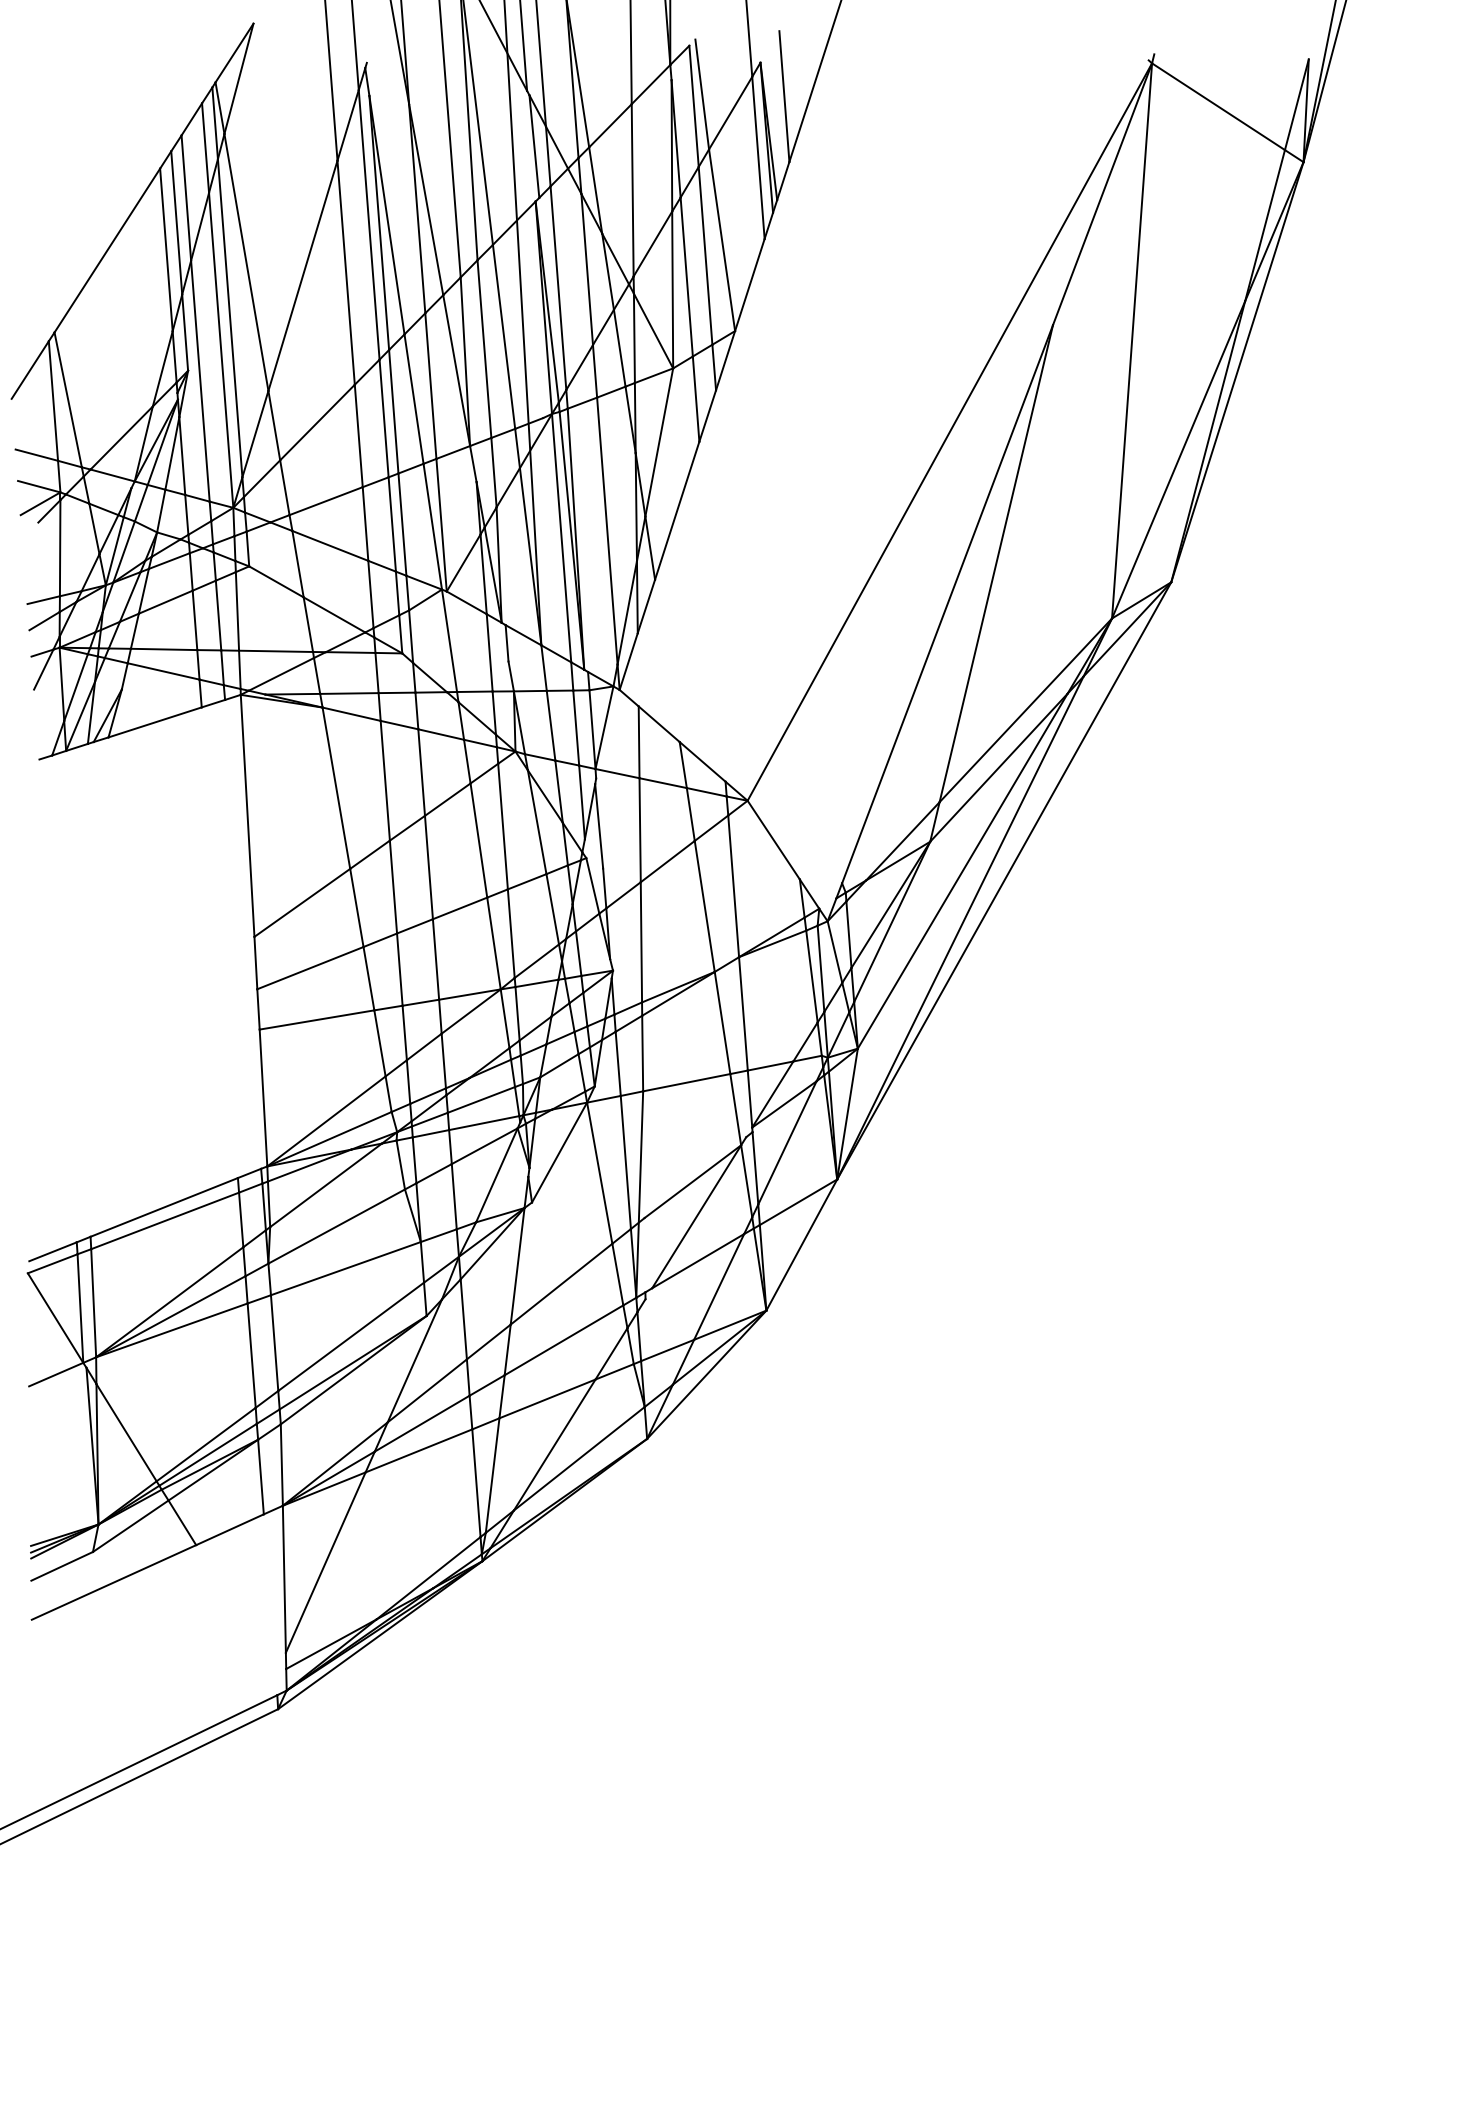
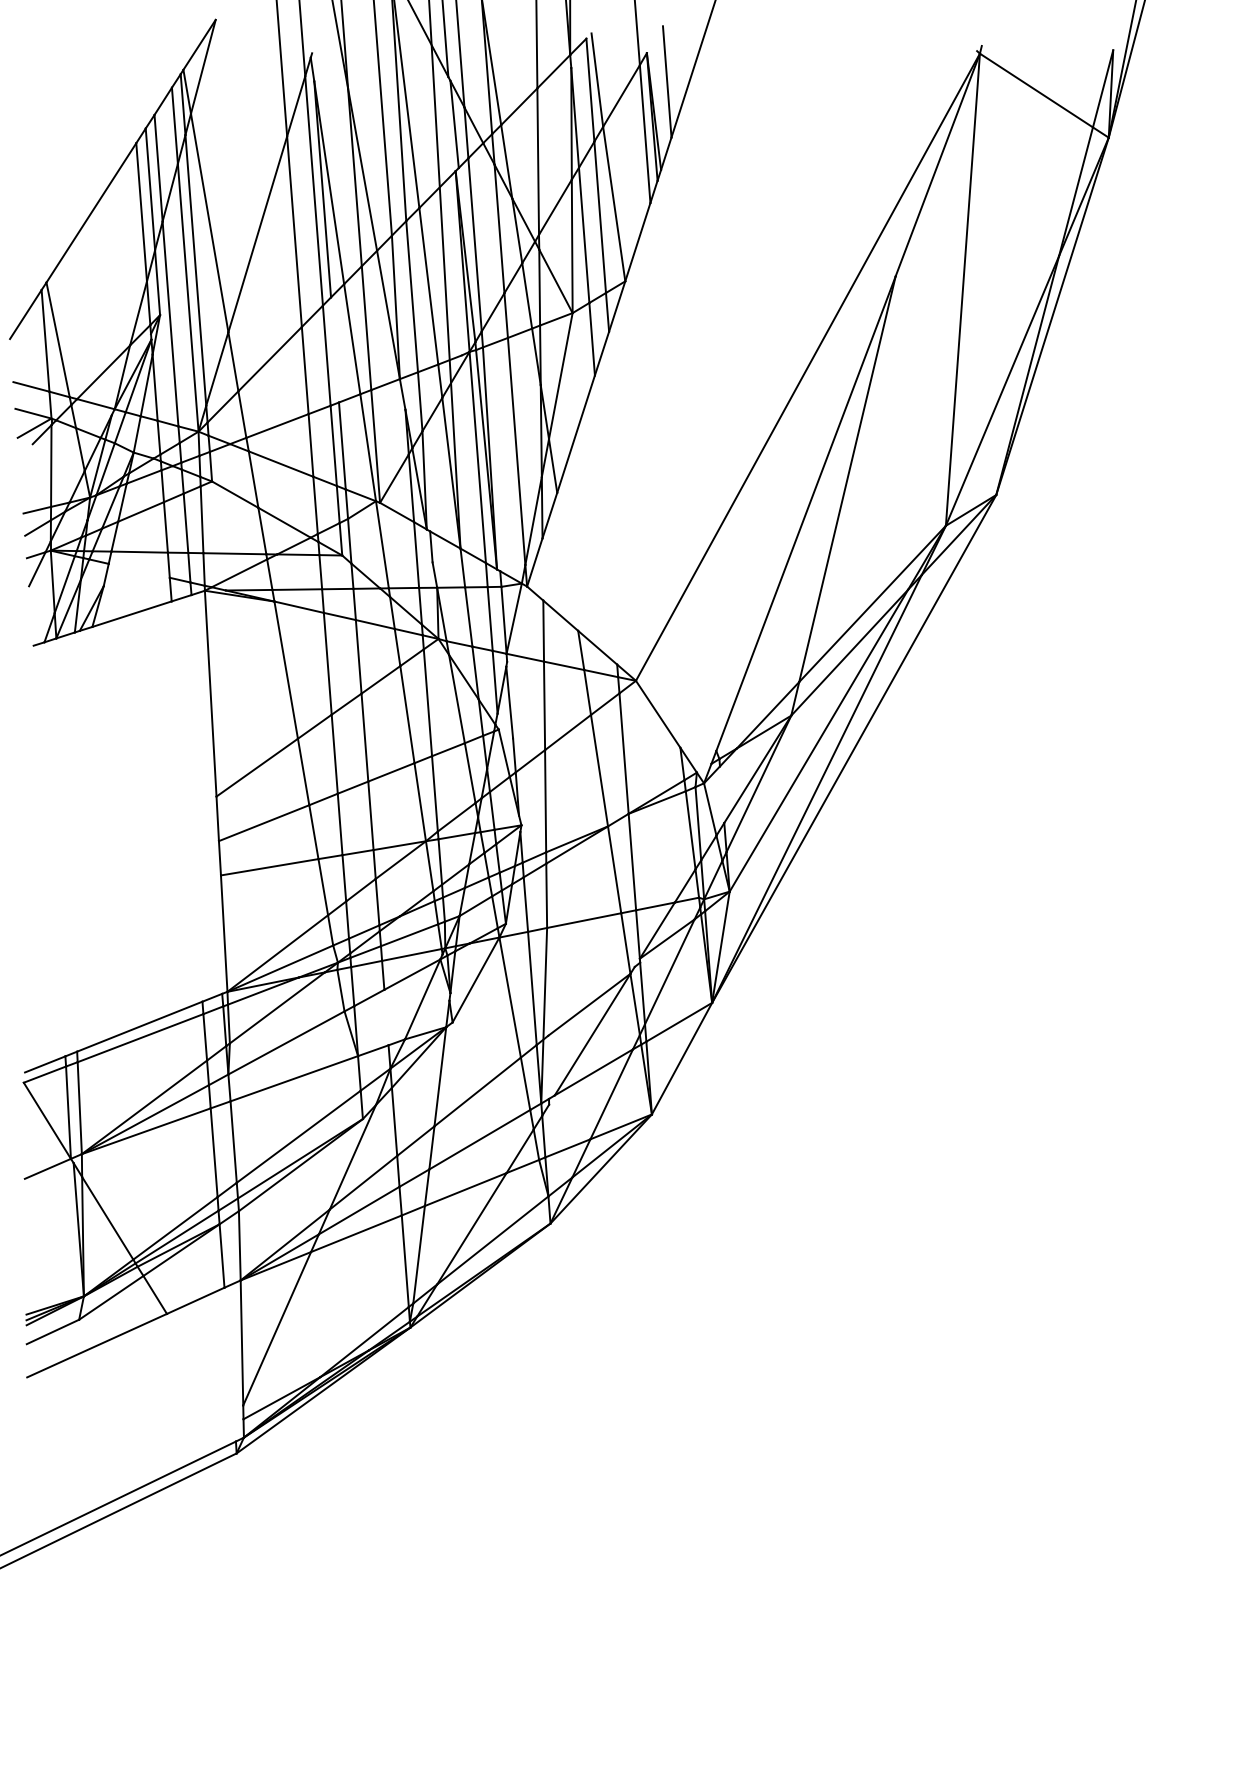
line: (393, 411) -> (334, 349), removed
line: (163, 671) -> (139, 570), removed
line: (848, 934) -> (721, 794), removed
line: (453, 1196) -> (385, 1017), removed

